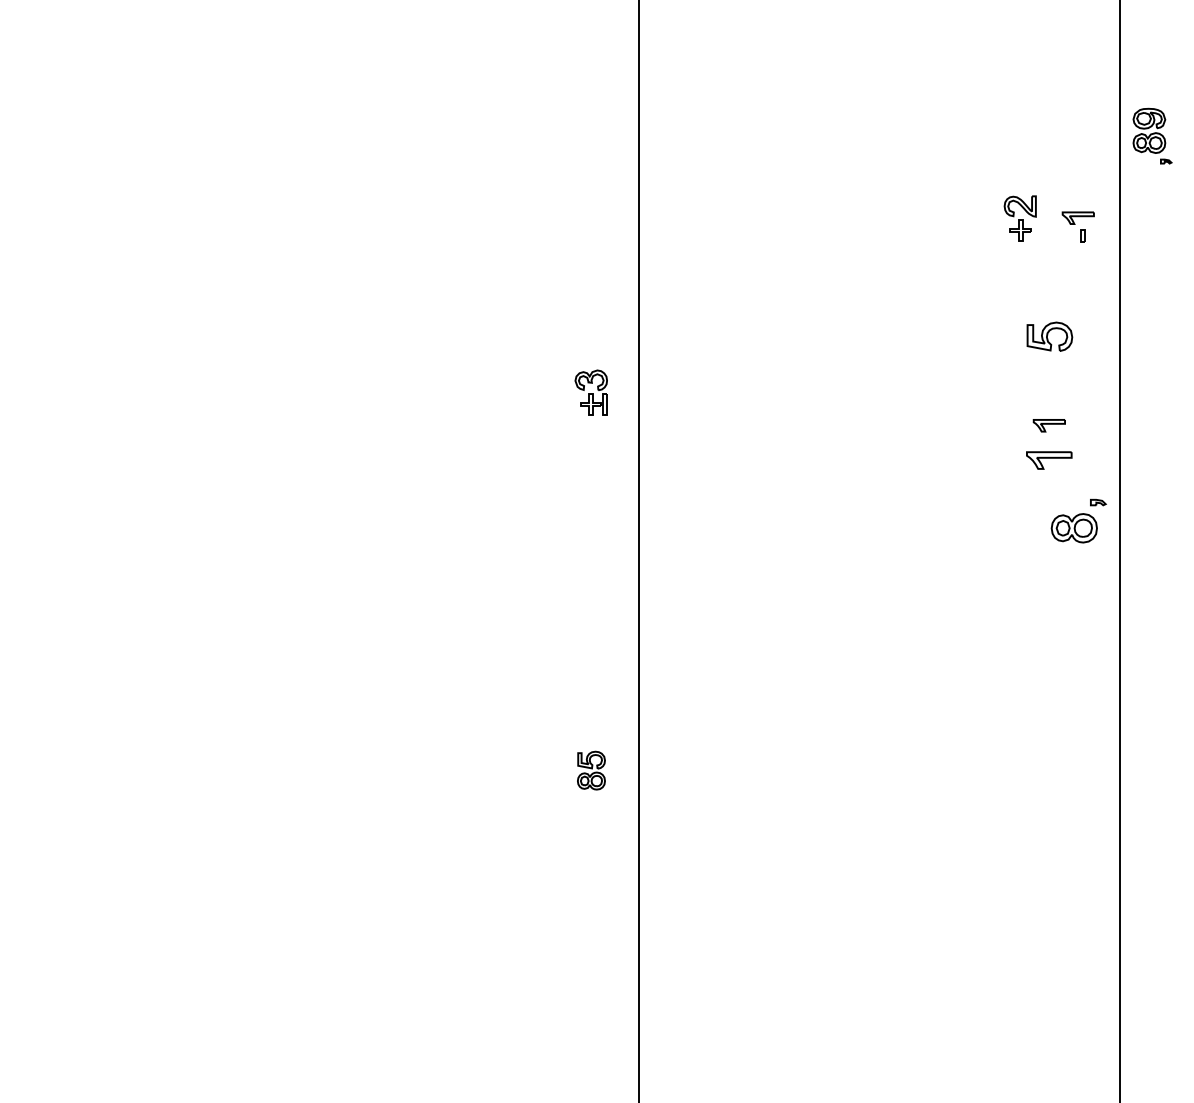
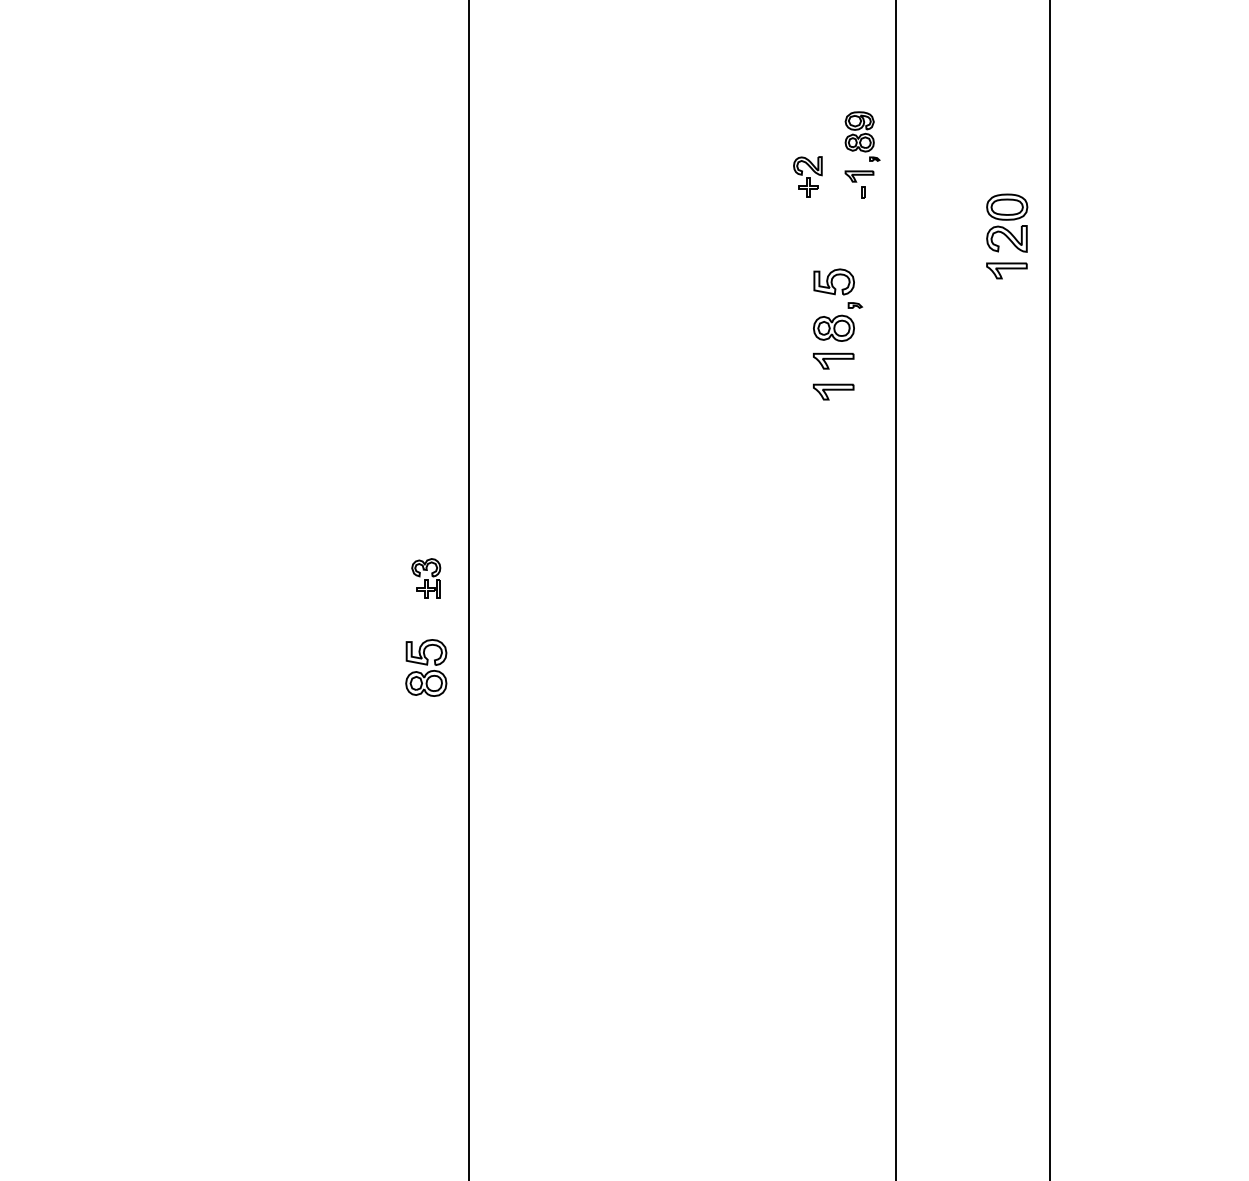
part: (1152, 136) -> (862, 136), moved
part: (591, 392) -> (426, 578), moved
part: (1049, 424) -> (833, 360), size x1.43
part: (1079, 520) -> (838, 321), moved
part: (591, 770) -> (426, 667), size x1.67

